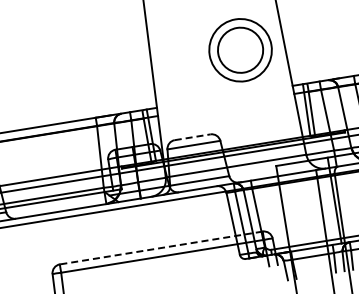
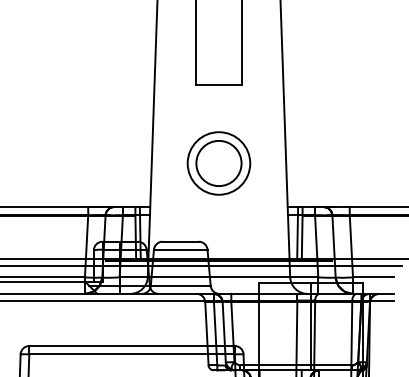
part: (240, 50) -> (218, 163), moved
line: (193, 136) -> (181, 241), dashed -> solid
line: (161, 248) -> (132, 346), dashed -> solid

